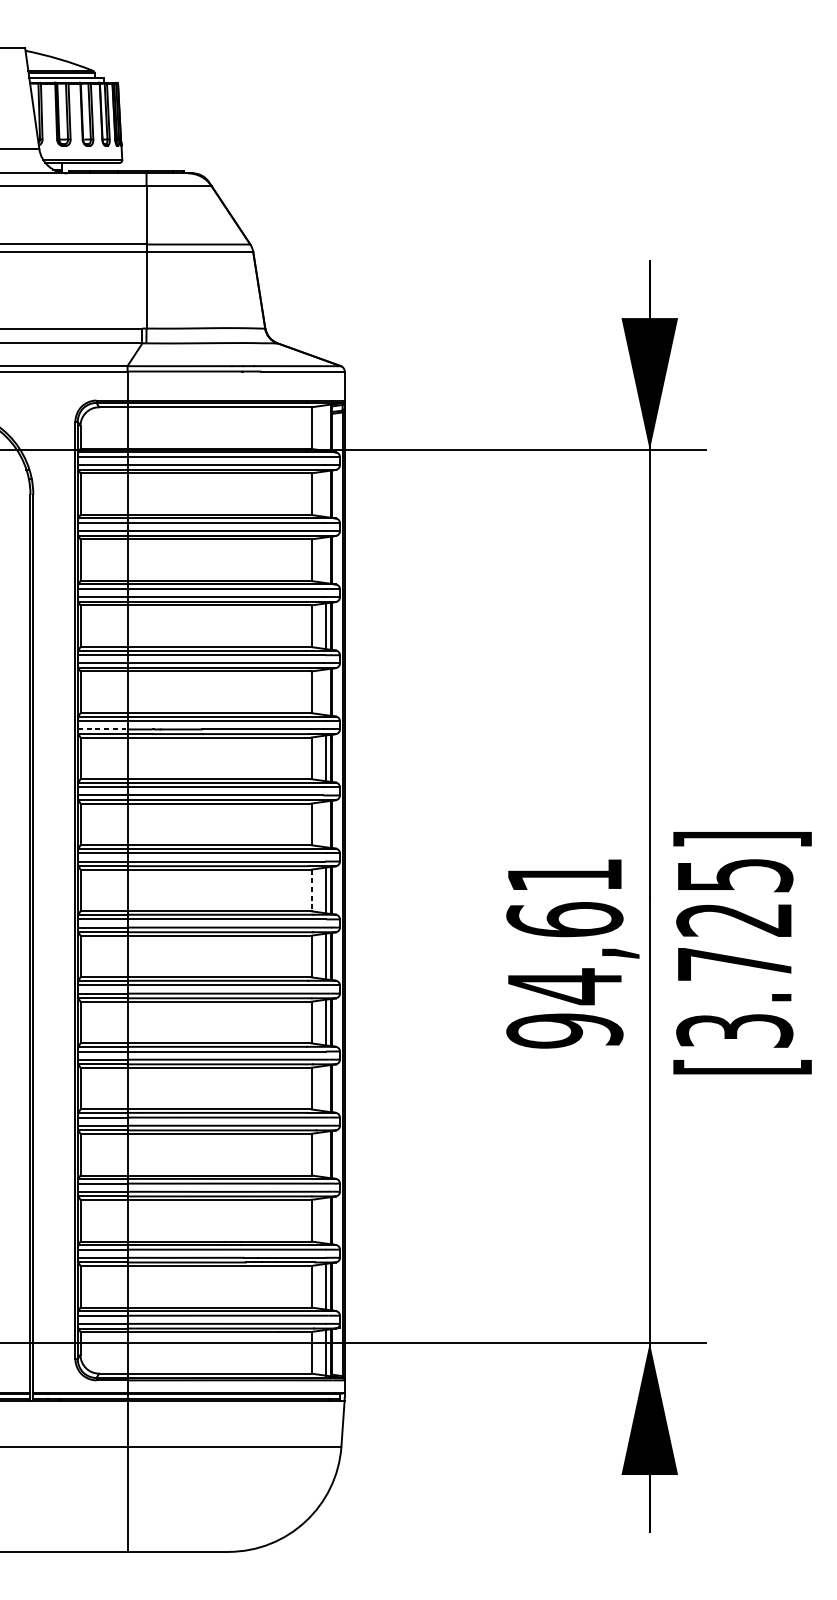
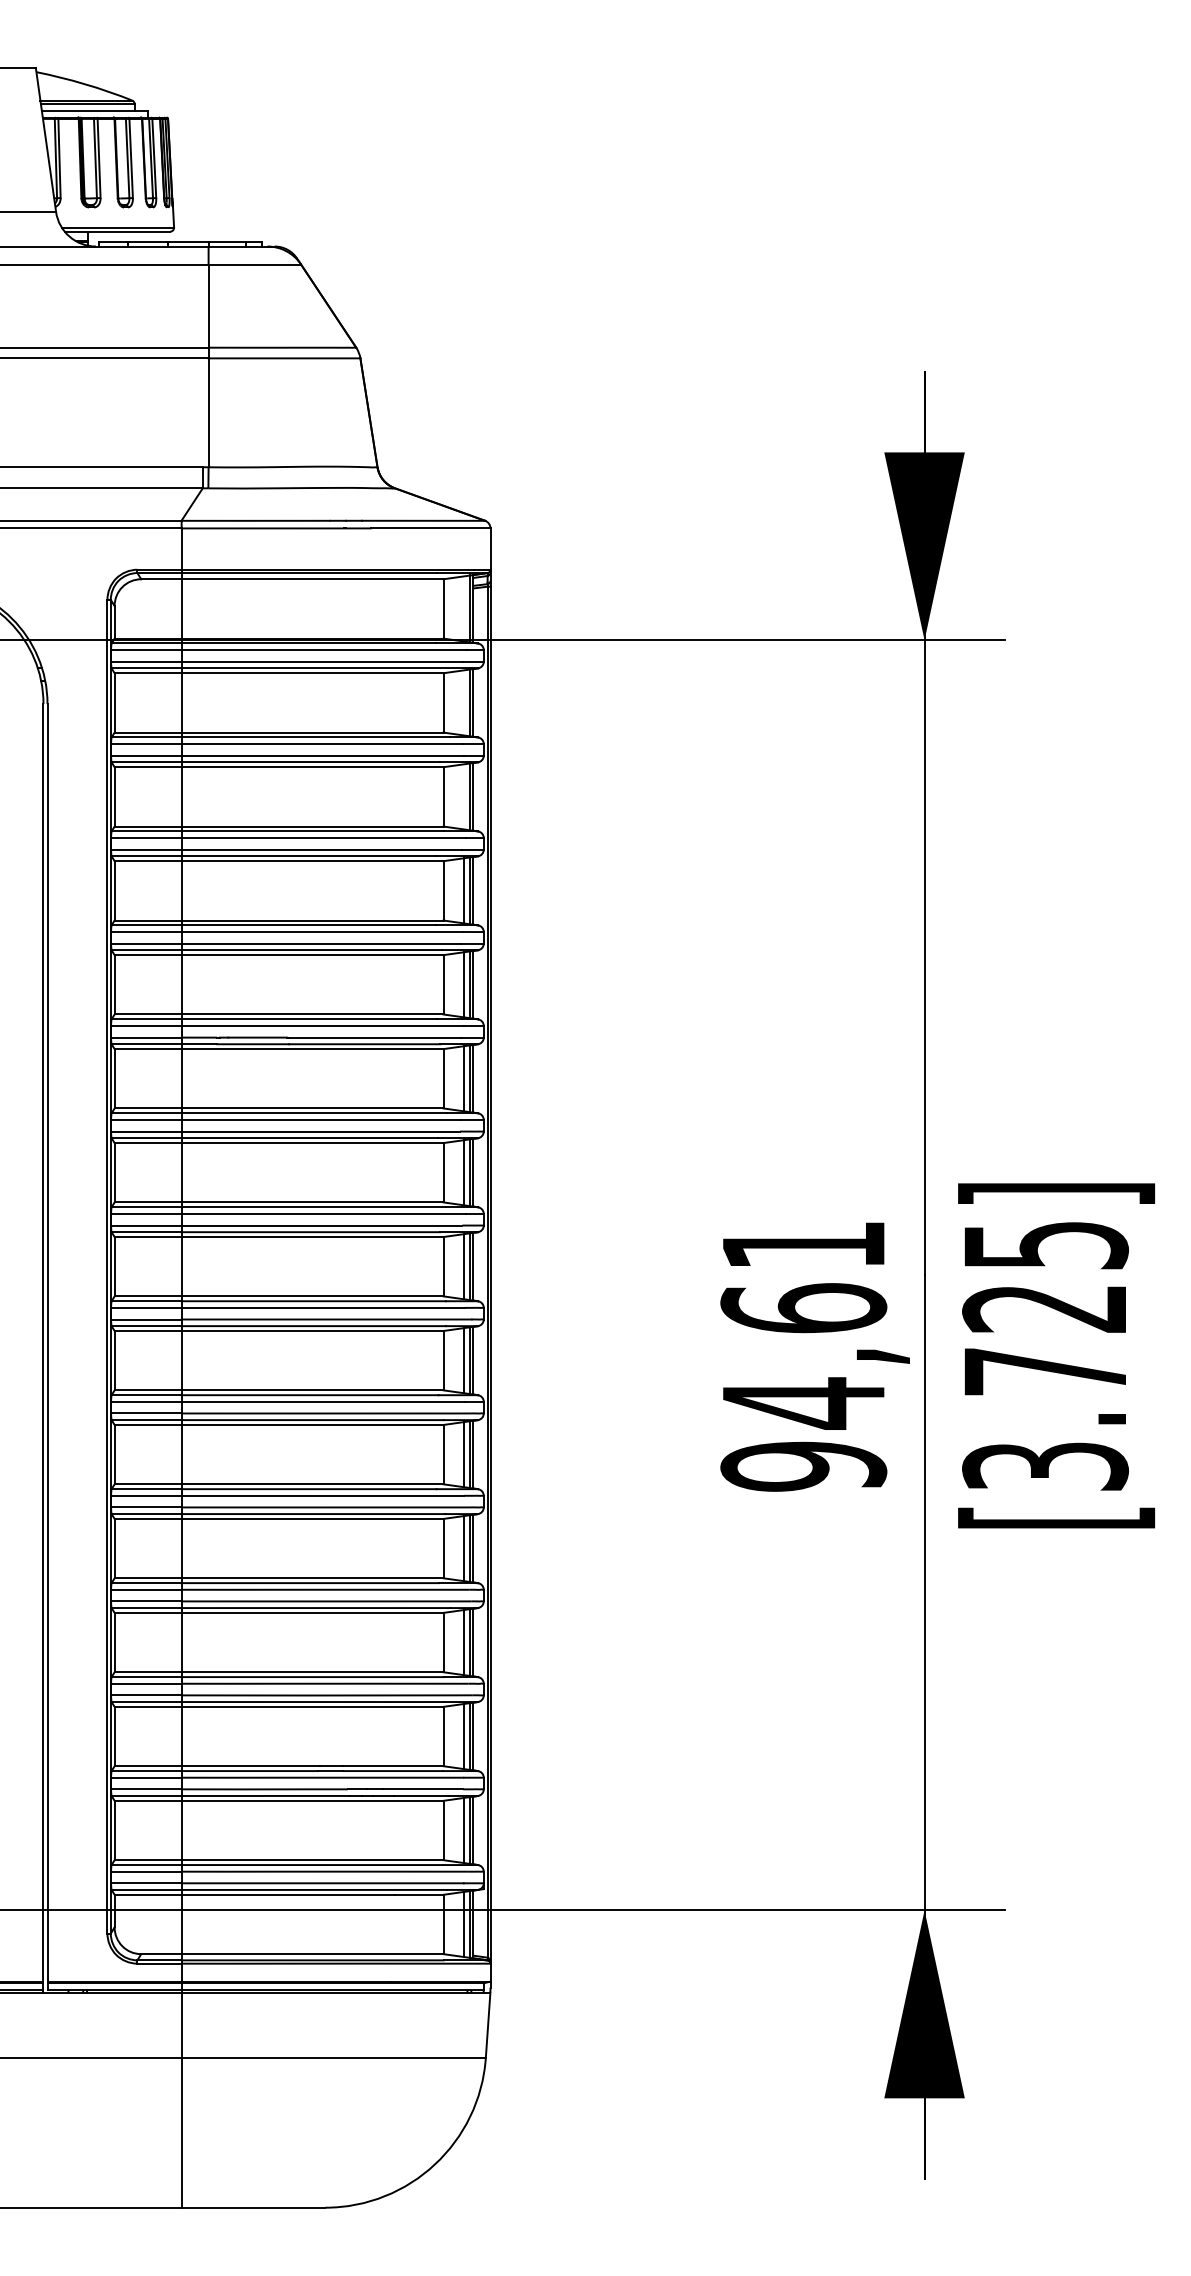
line: (325, 692) -> (463, 984), added
line: (102, 729) -> (146, 1037), dashed -> solid
line: (325, 824) -> (463, 1172), added
line: (311, 890) -> (443, 1266), dashed -> solid
line: (325, 1088) -> (463, 1548), added
line: (325, 1154) -> (463, 1642), added
line: (325, 1220) -> (463, 1736), added

